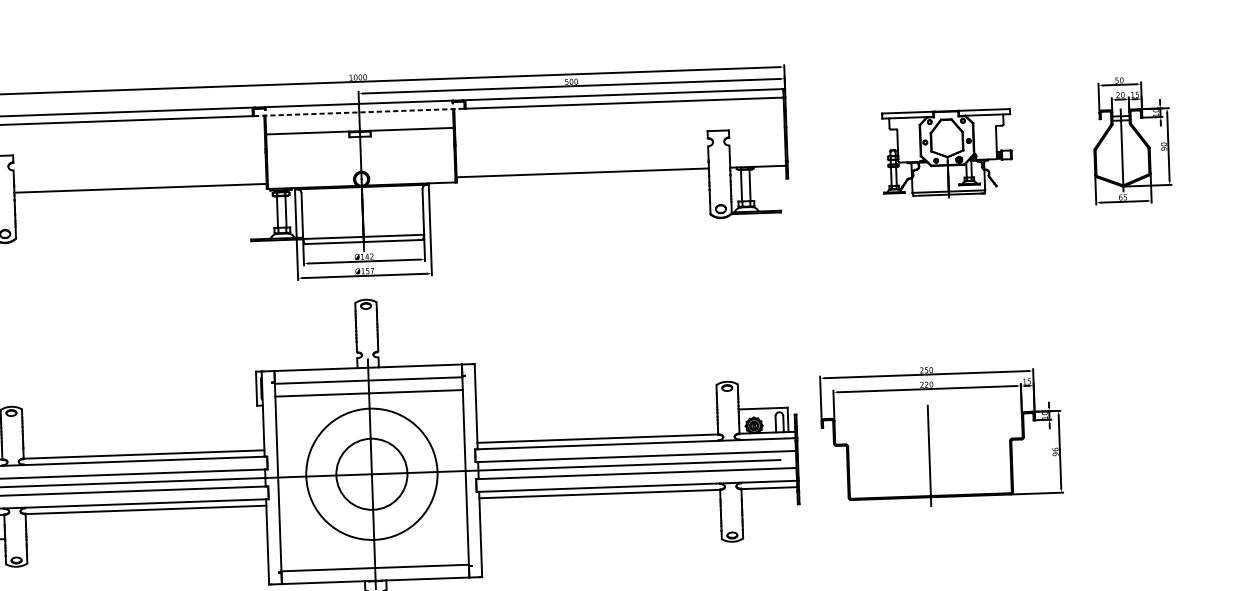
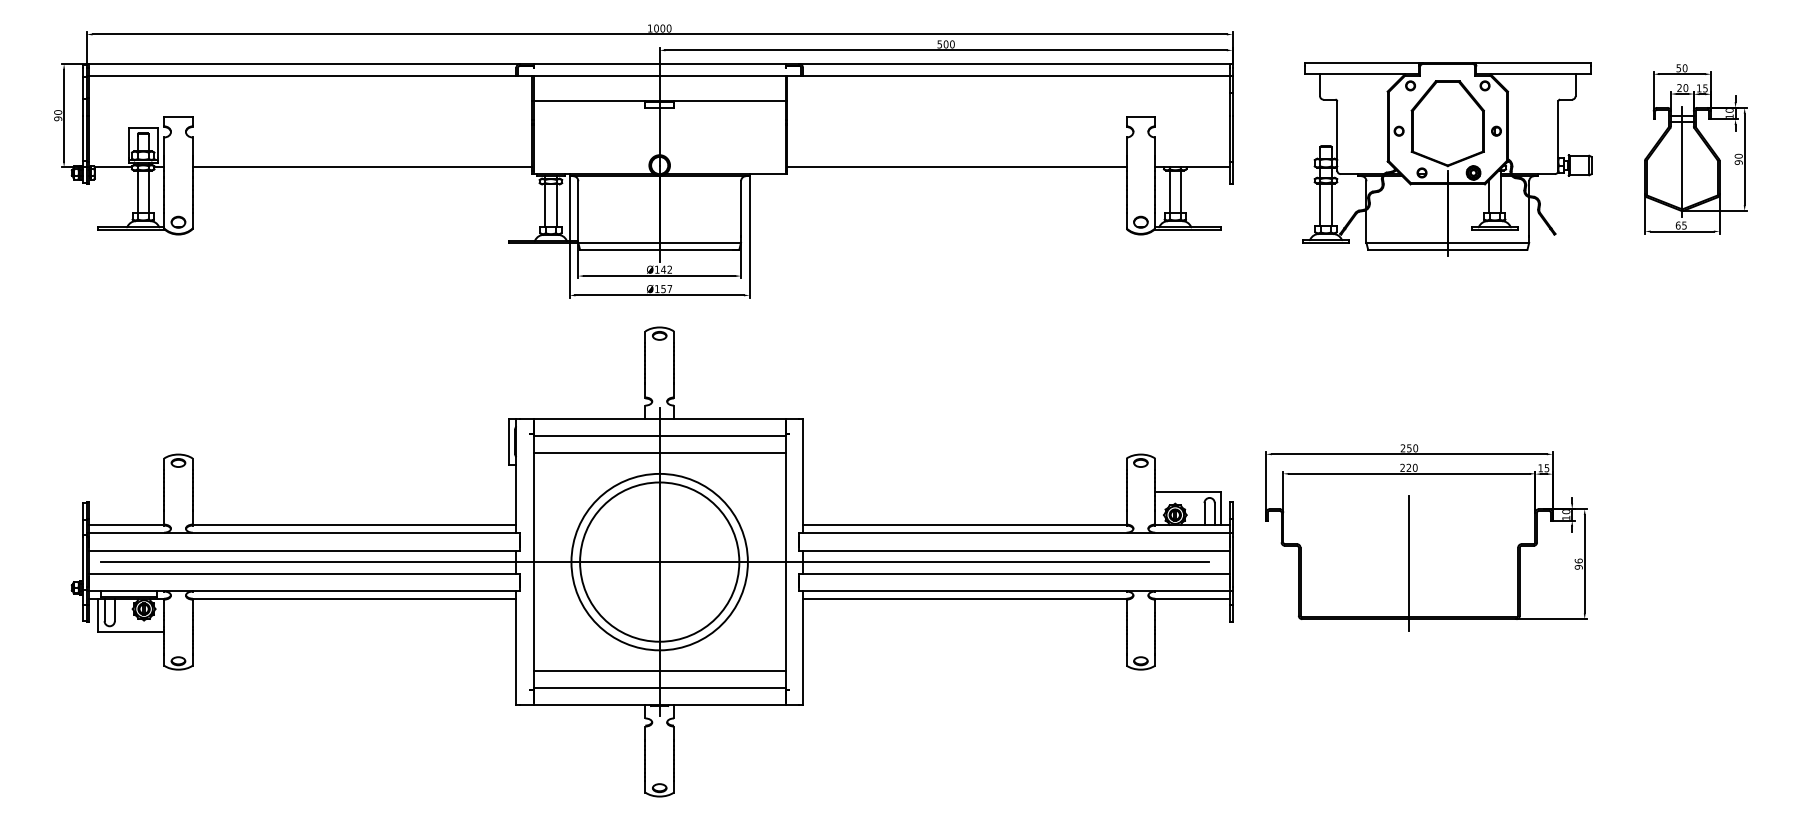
line: (359, 112) -> (659, 75), dashed -> solid
part: (947, 154) -> (1447, 159), size x1.67
circle: (371, 473) -> (659, 561), size x1.67
line: (374, 554) -> (659, 670), added

